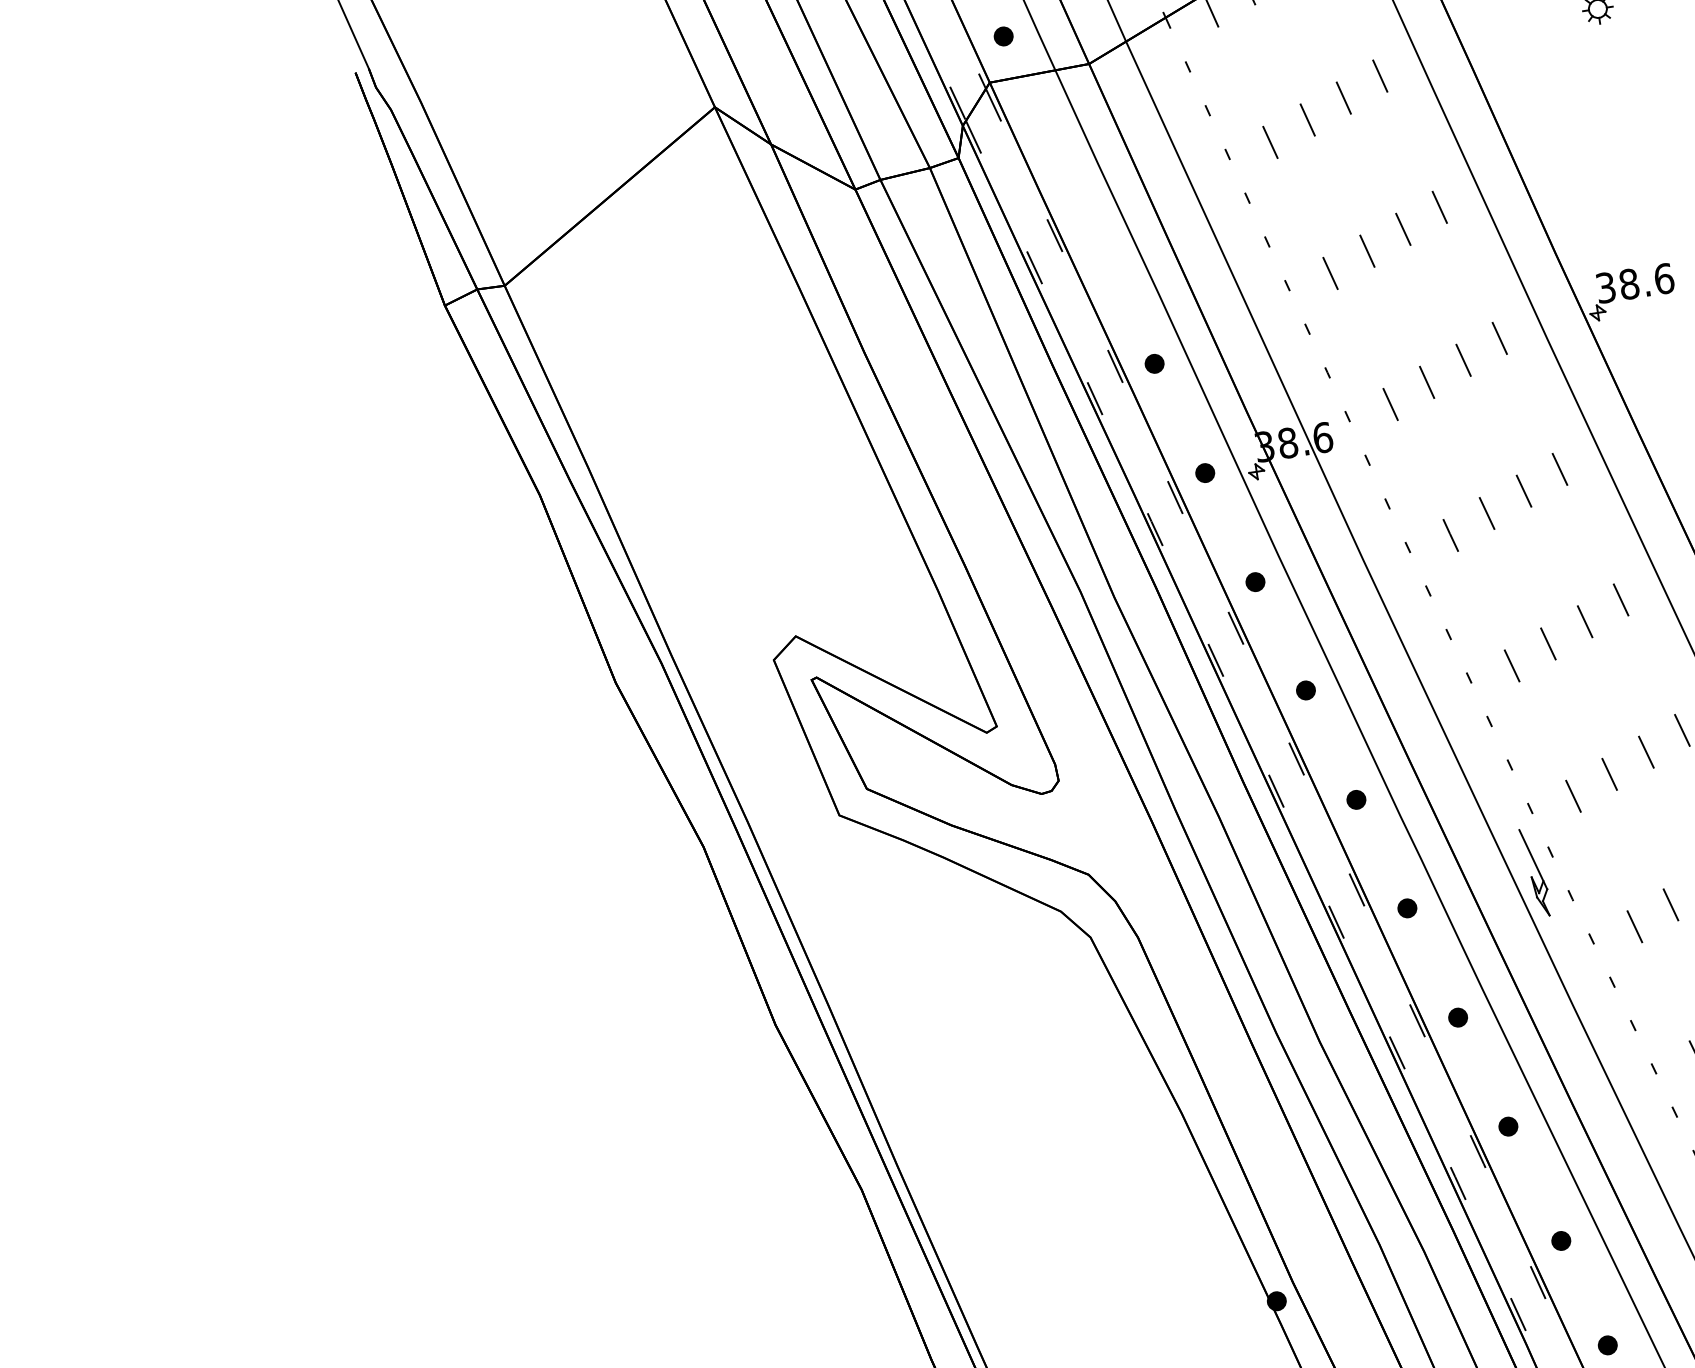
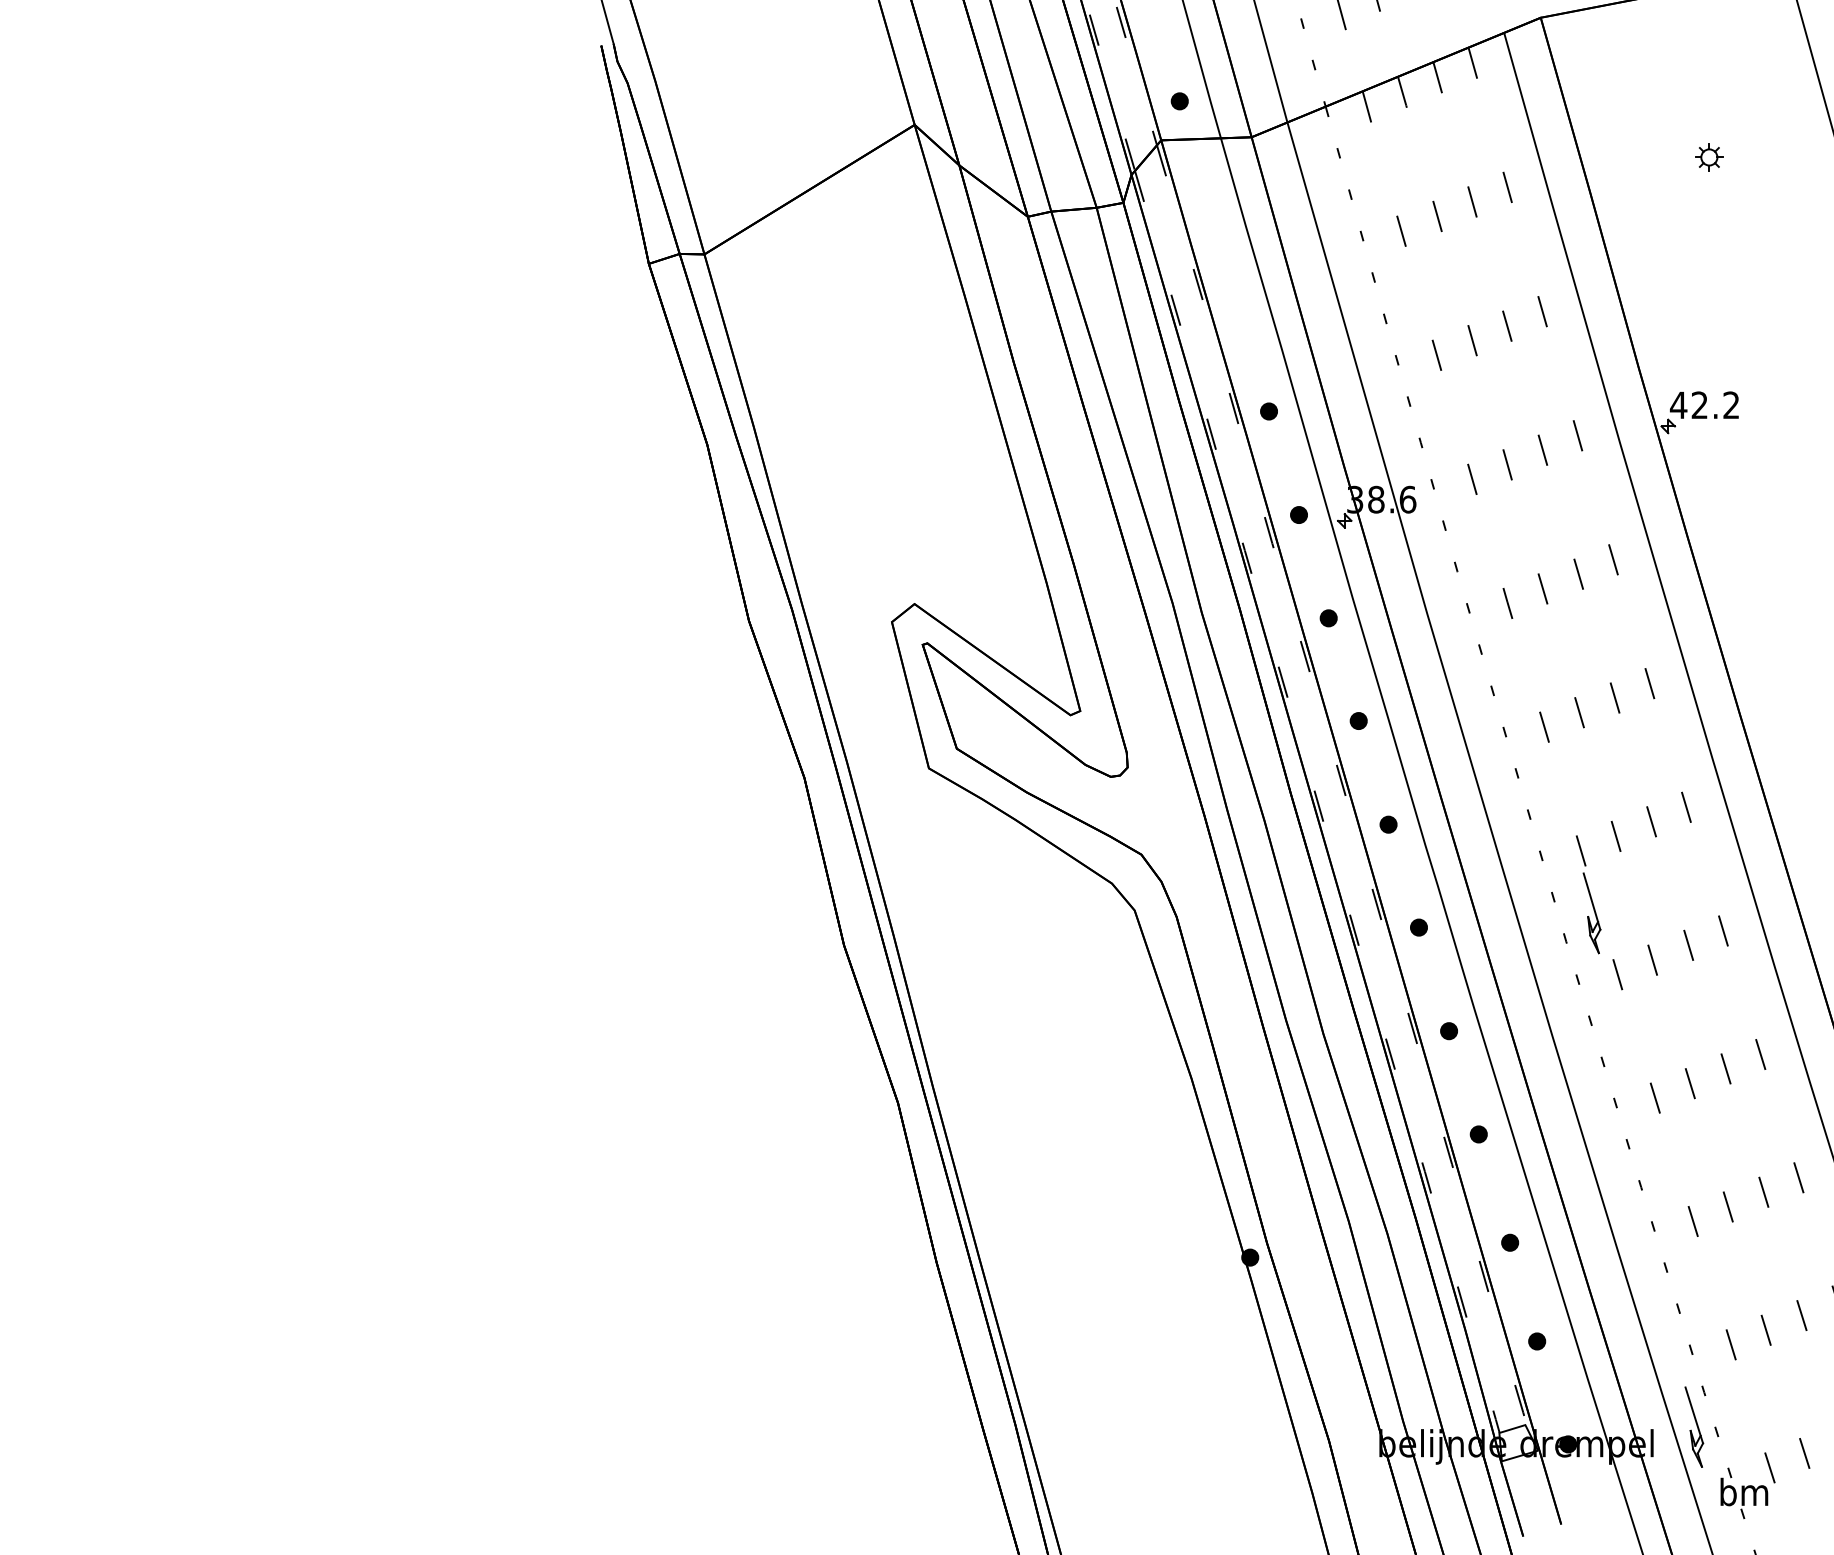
text: (1634, 283) -> (1704, 405), 38.6 -> 42.2
part: (1534, 872) -> (1591, 913), moved

